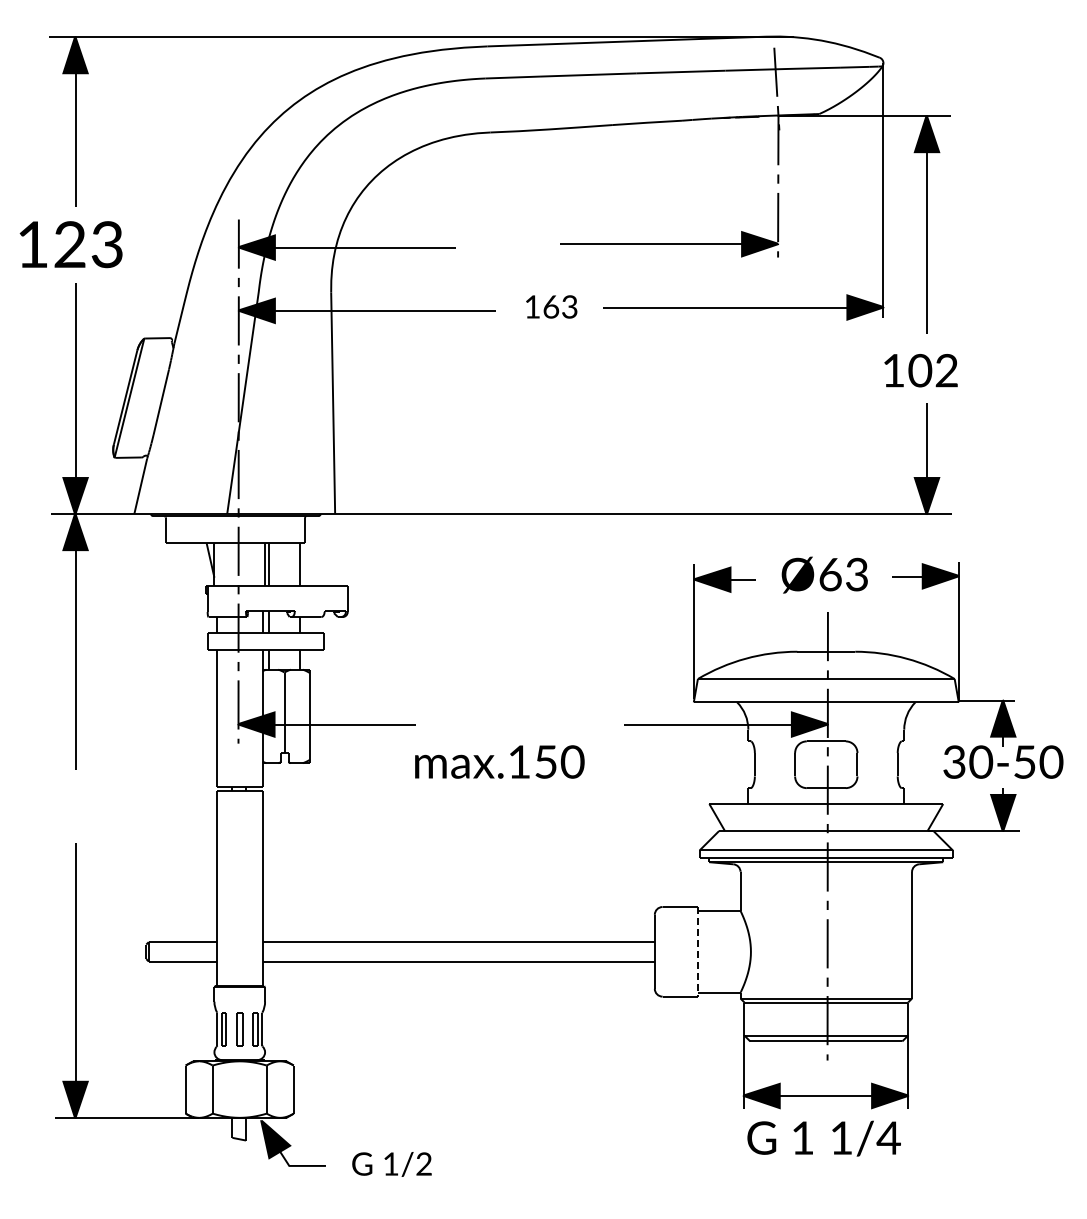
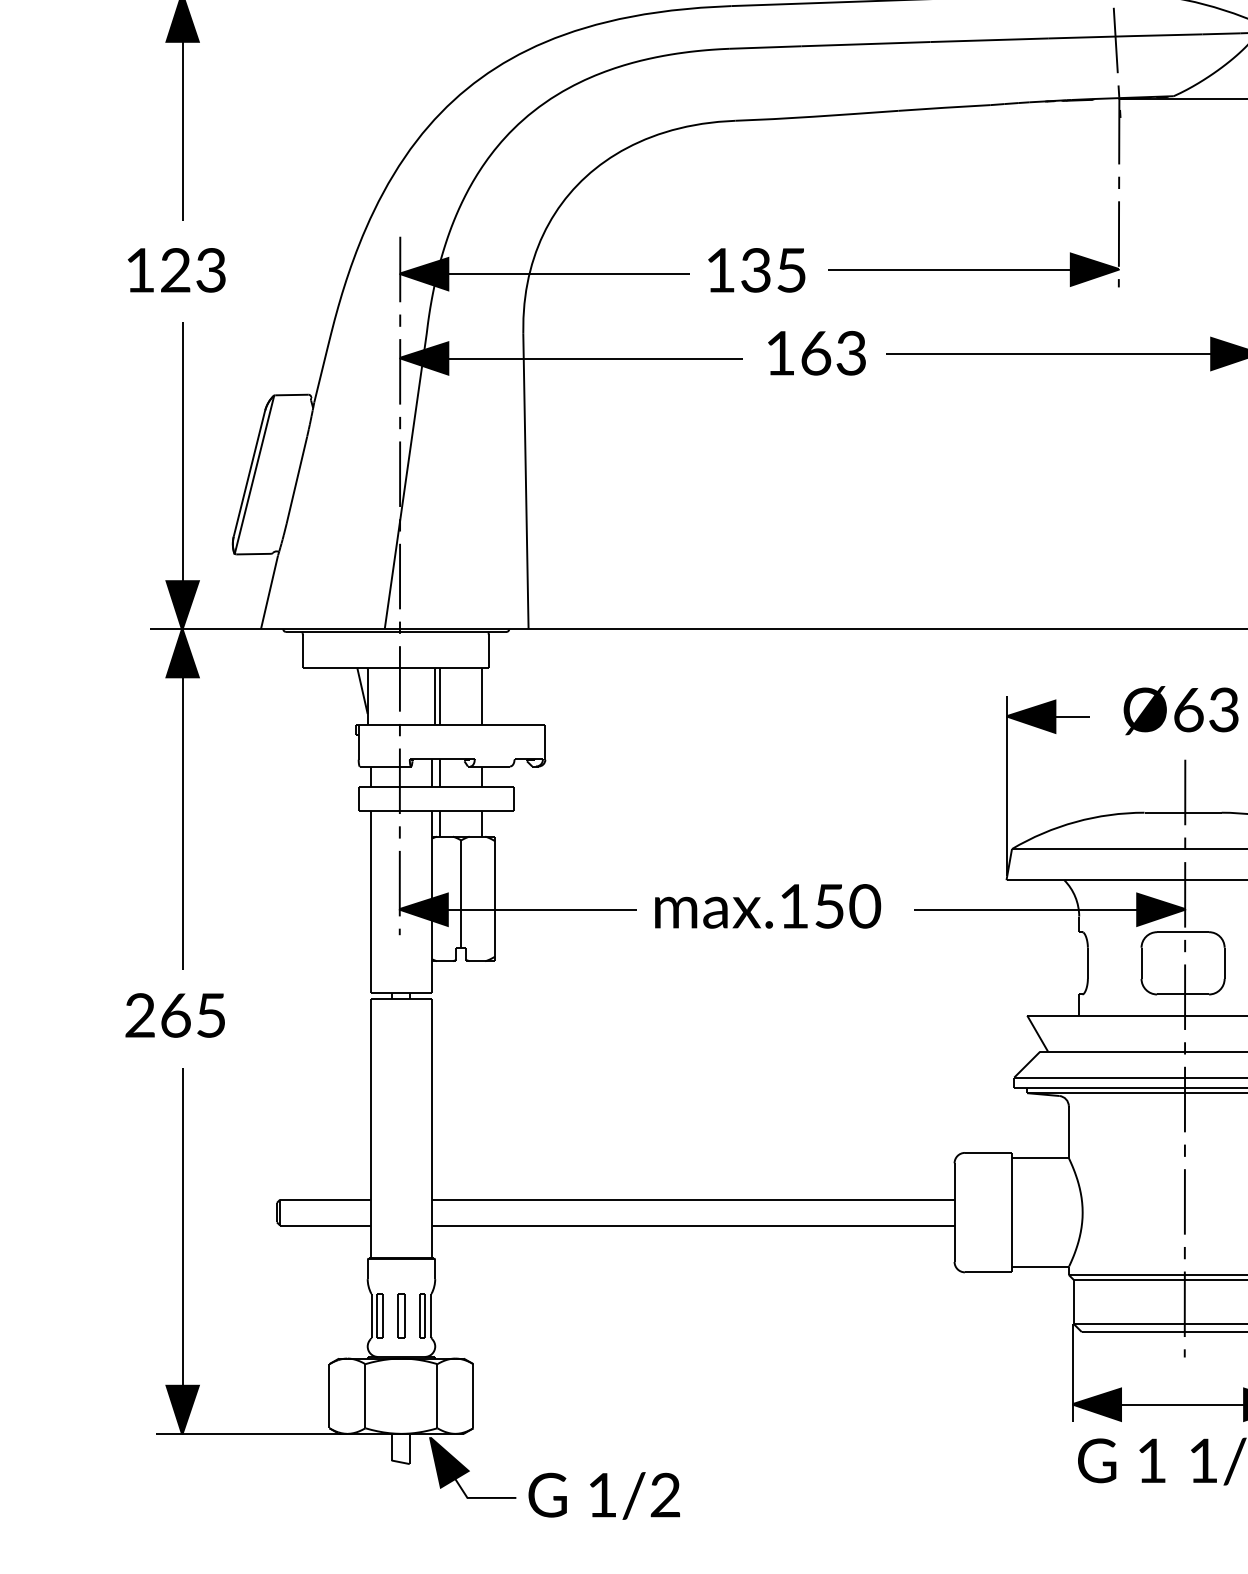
part: (70, 244) -> (175, 270), size x0.71
part: (506, 244) -> (756, 270), added
part: (551, 306) -> (816, 352), size x1.43
part: (492, 758) -> (758, 901), moved
part: (69, 803) -> (174, 1014), added
line: (697, 951) -> (1011, 1212), dashed -> solid
part: (391, 1164) -> (603, 1496), size x1.43

